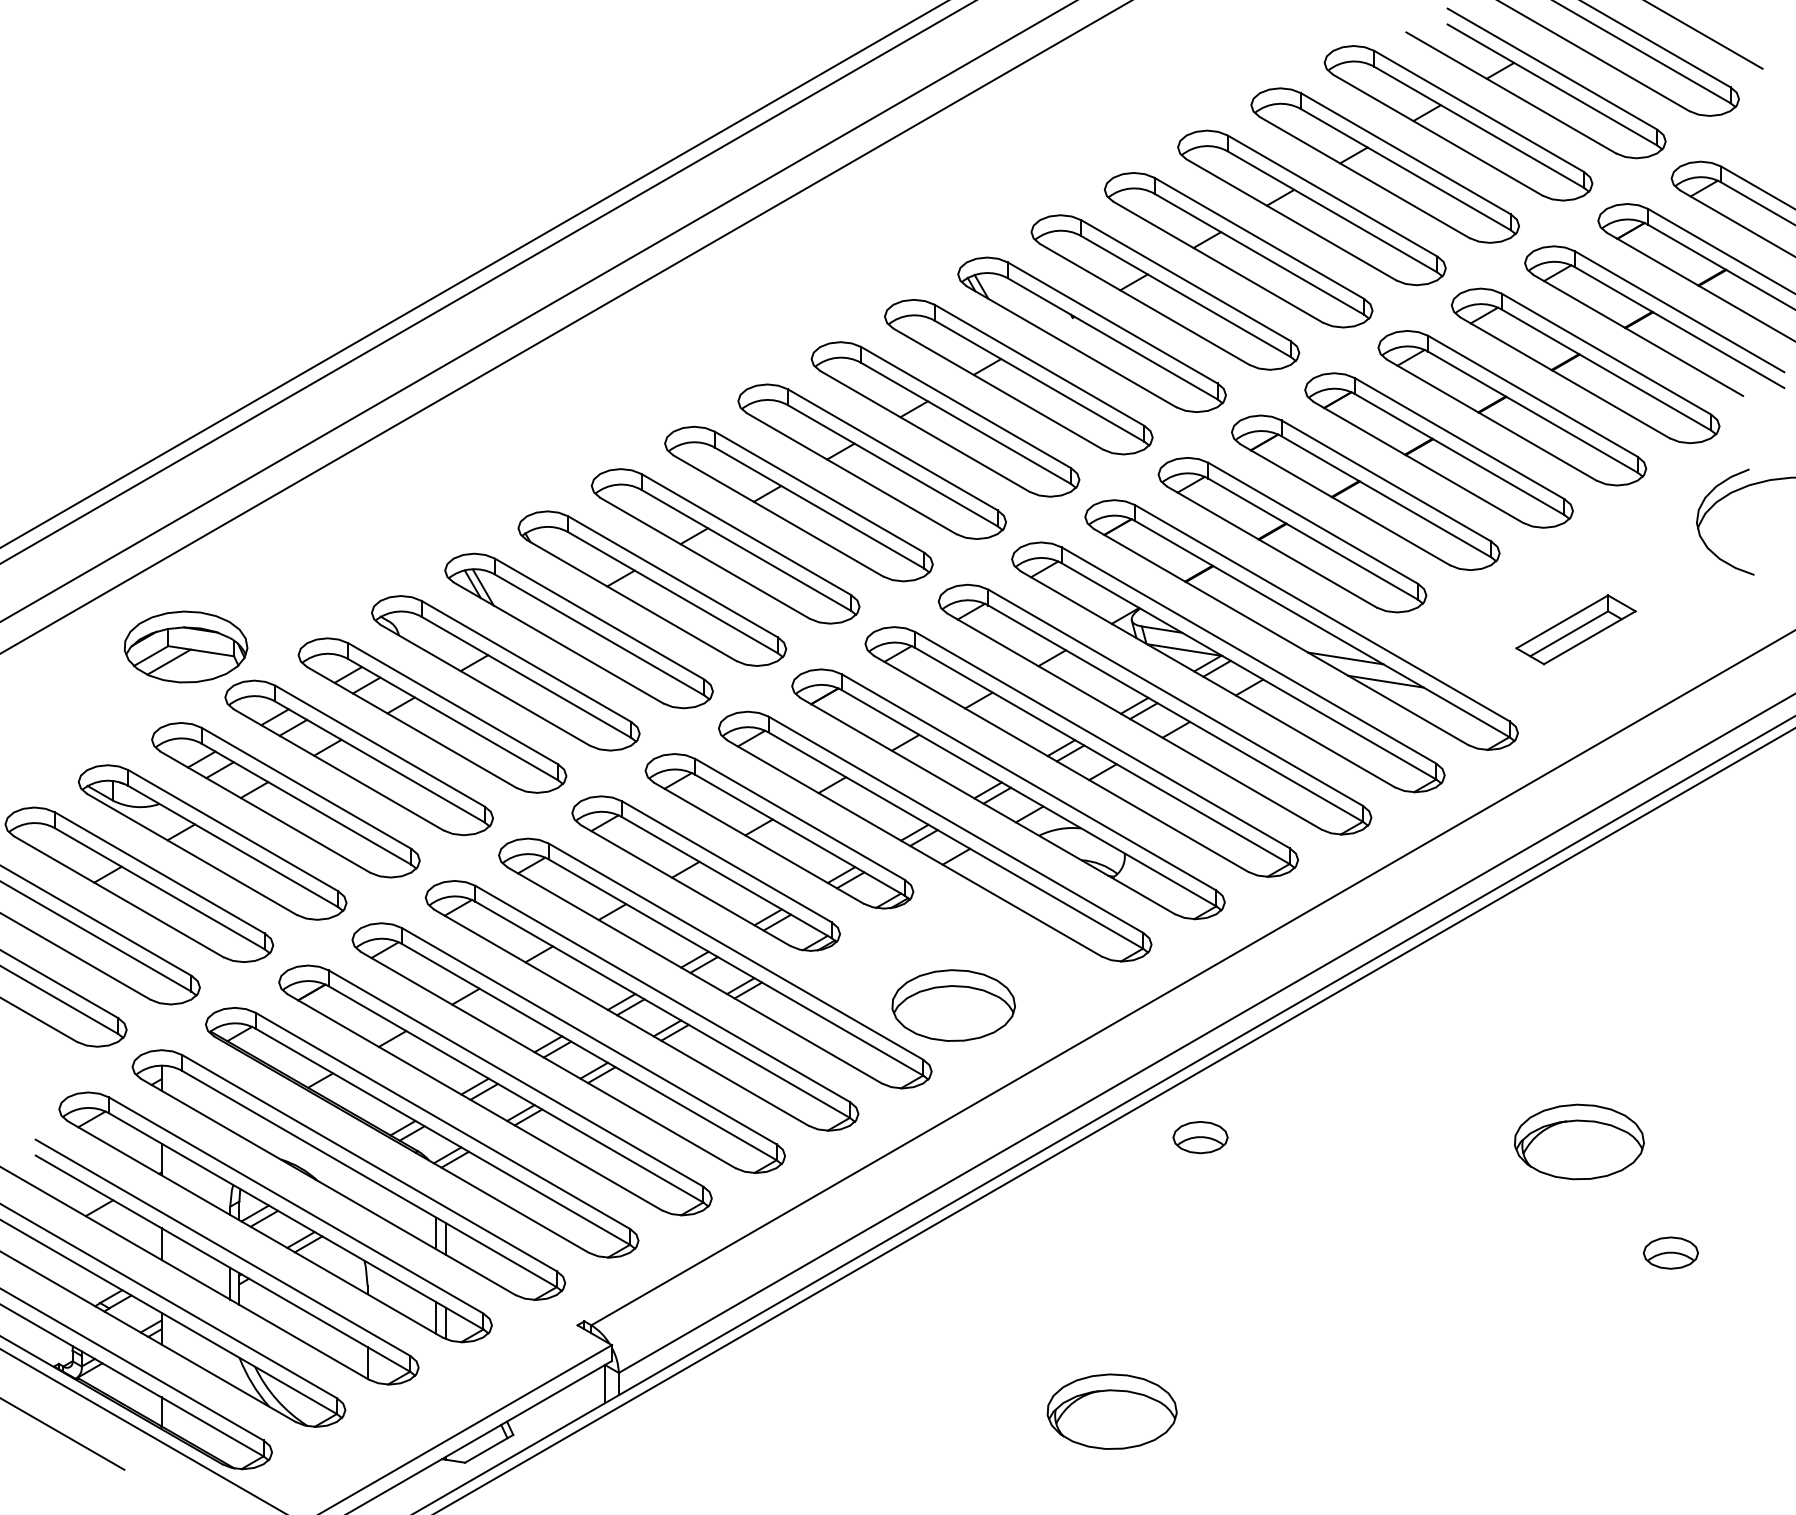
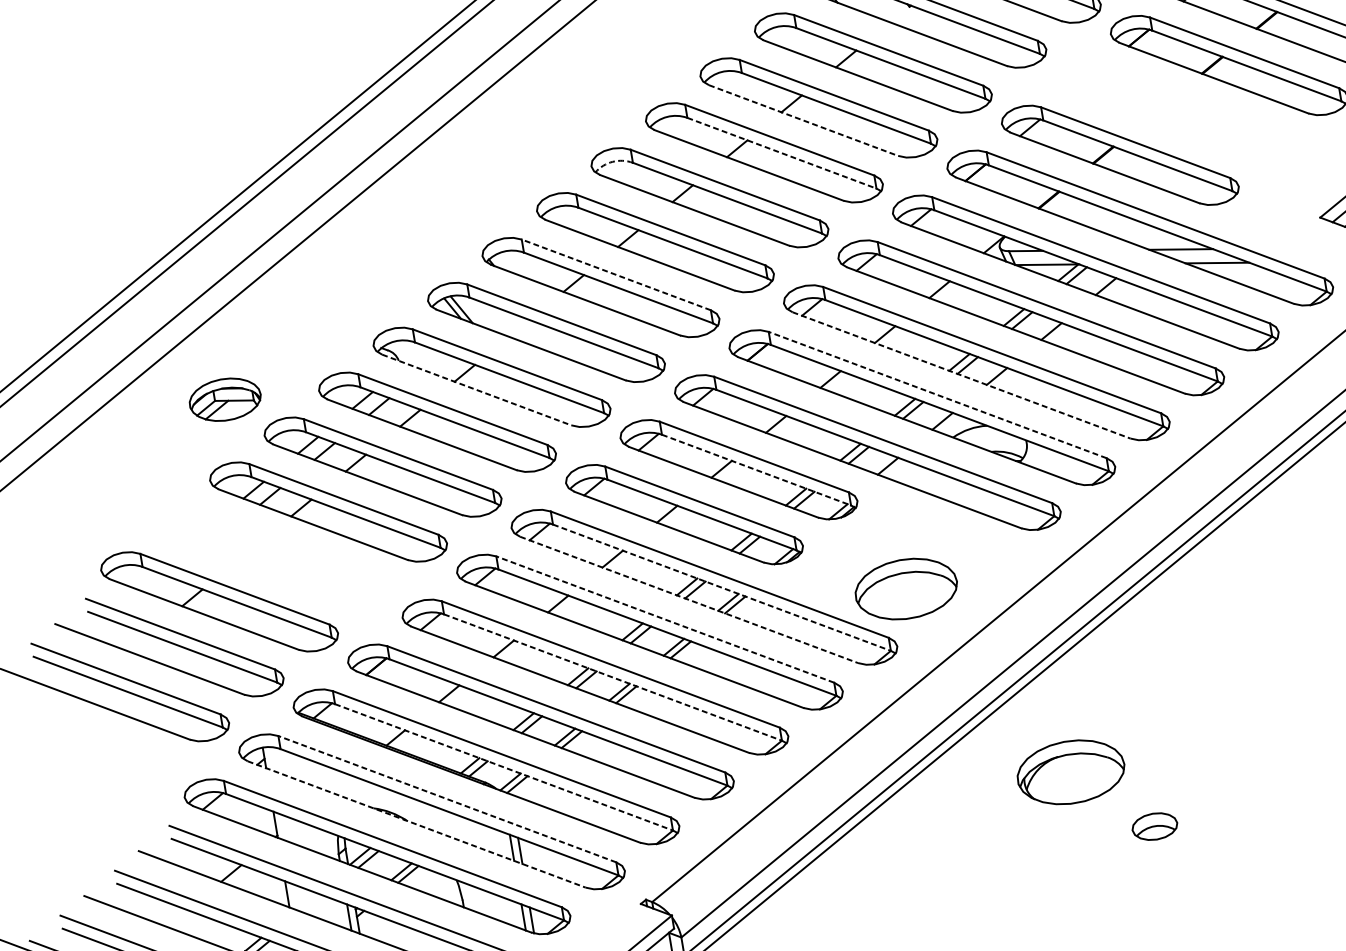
line: (924, 431) -> (803, 120), solid -> dashed
arc: (691, 442) -> (613, 161), solid -> dashed
line: (892, 465) -> (781, 153), solid -> dashed
part: (1365, 492) -> (1174, 110), removed
line: (672, 576) -> (615, 274), solid -> dashed
part: (185, 646) -> (224, 399), size x0.7
line: (485, 685) -> (477, 390), solid -> dashed
line: (1061, 764) -> (961, 375), solid -> dashed
line: (1028, 782) -> (937, 395), solid -> dashed
line: (800, 835) -> (756, 470), solid -> dashed
part: (212, 842) -> (273, 556), removed
line: (736, 967) -> (722, 587), solid -> dashed
line: (695, 975) -> (689, 599), solid -> dashed
line: (662, 993) -> (665, 619), solid -> dashed
line: (589, 1052) -> (613, 677), solid -> dashed
line: (443, 1136) -> (504, 767), solid -> dashed
part: (1200, 1137) -> (1154, 826), moved
line: (369, 1162) -> (447, 798), solid -> dashed
line: (328, 1187) -> (416, 824), solid -> dashed
part: (1111, 1411) -> (1070, 772), moved

